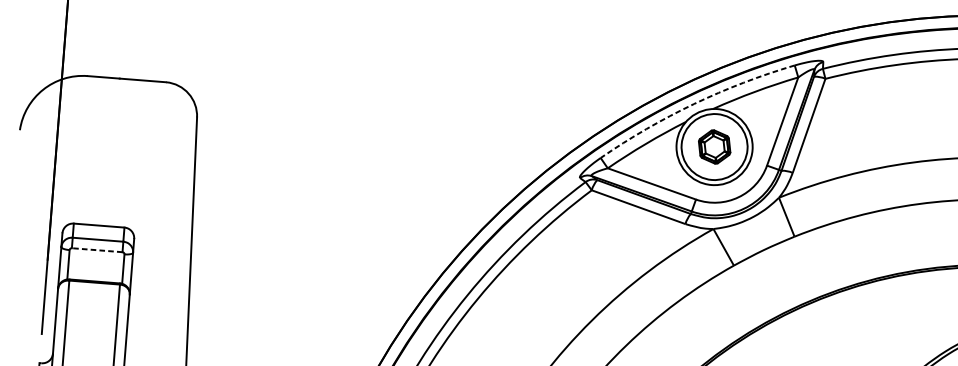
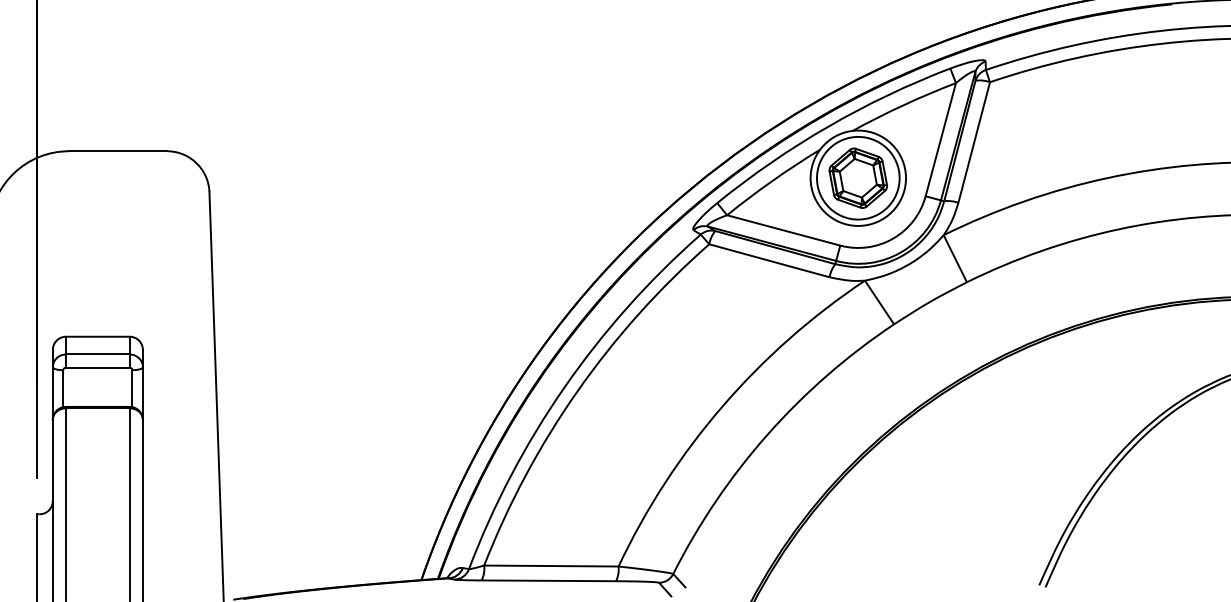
arc: (694, 103) -> (828, 126), dashed -> solid
part: (714, 146) -> (858, 177), size x1.43
line: (96, 250) -> (97, 367), dashed -> solid

